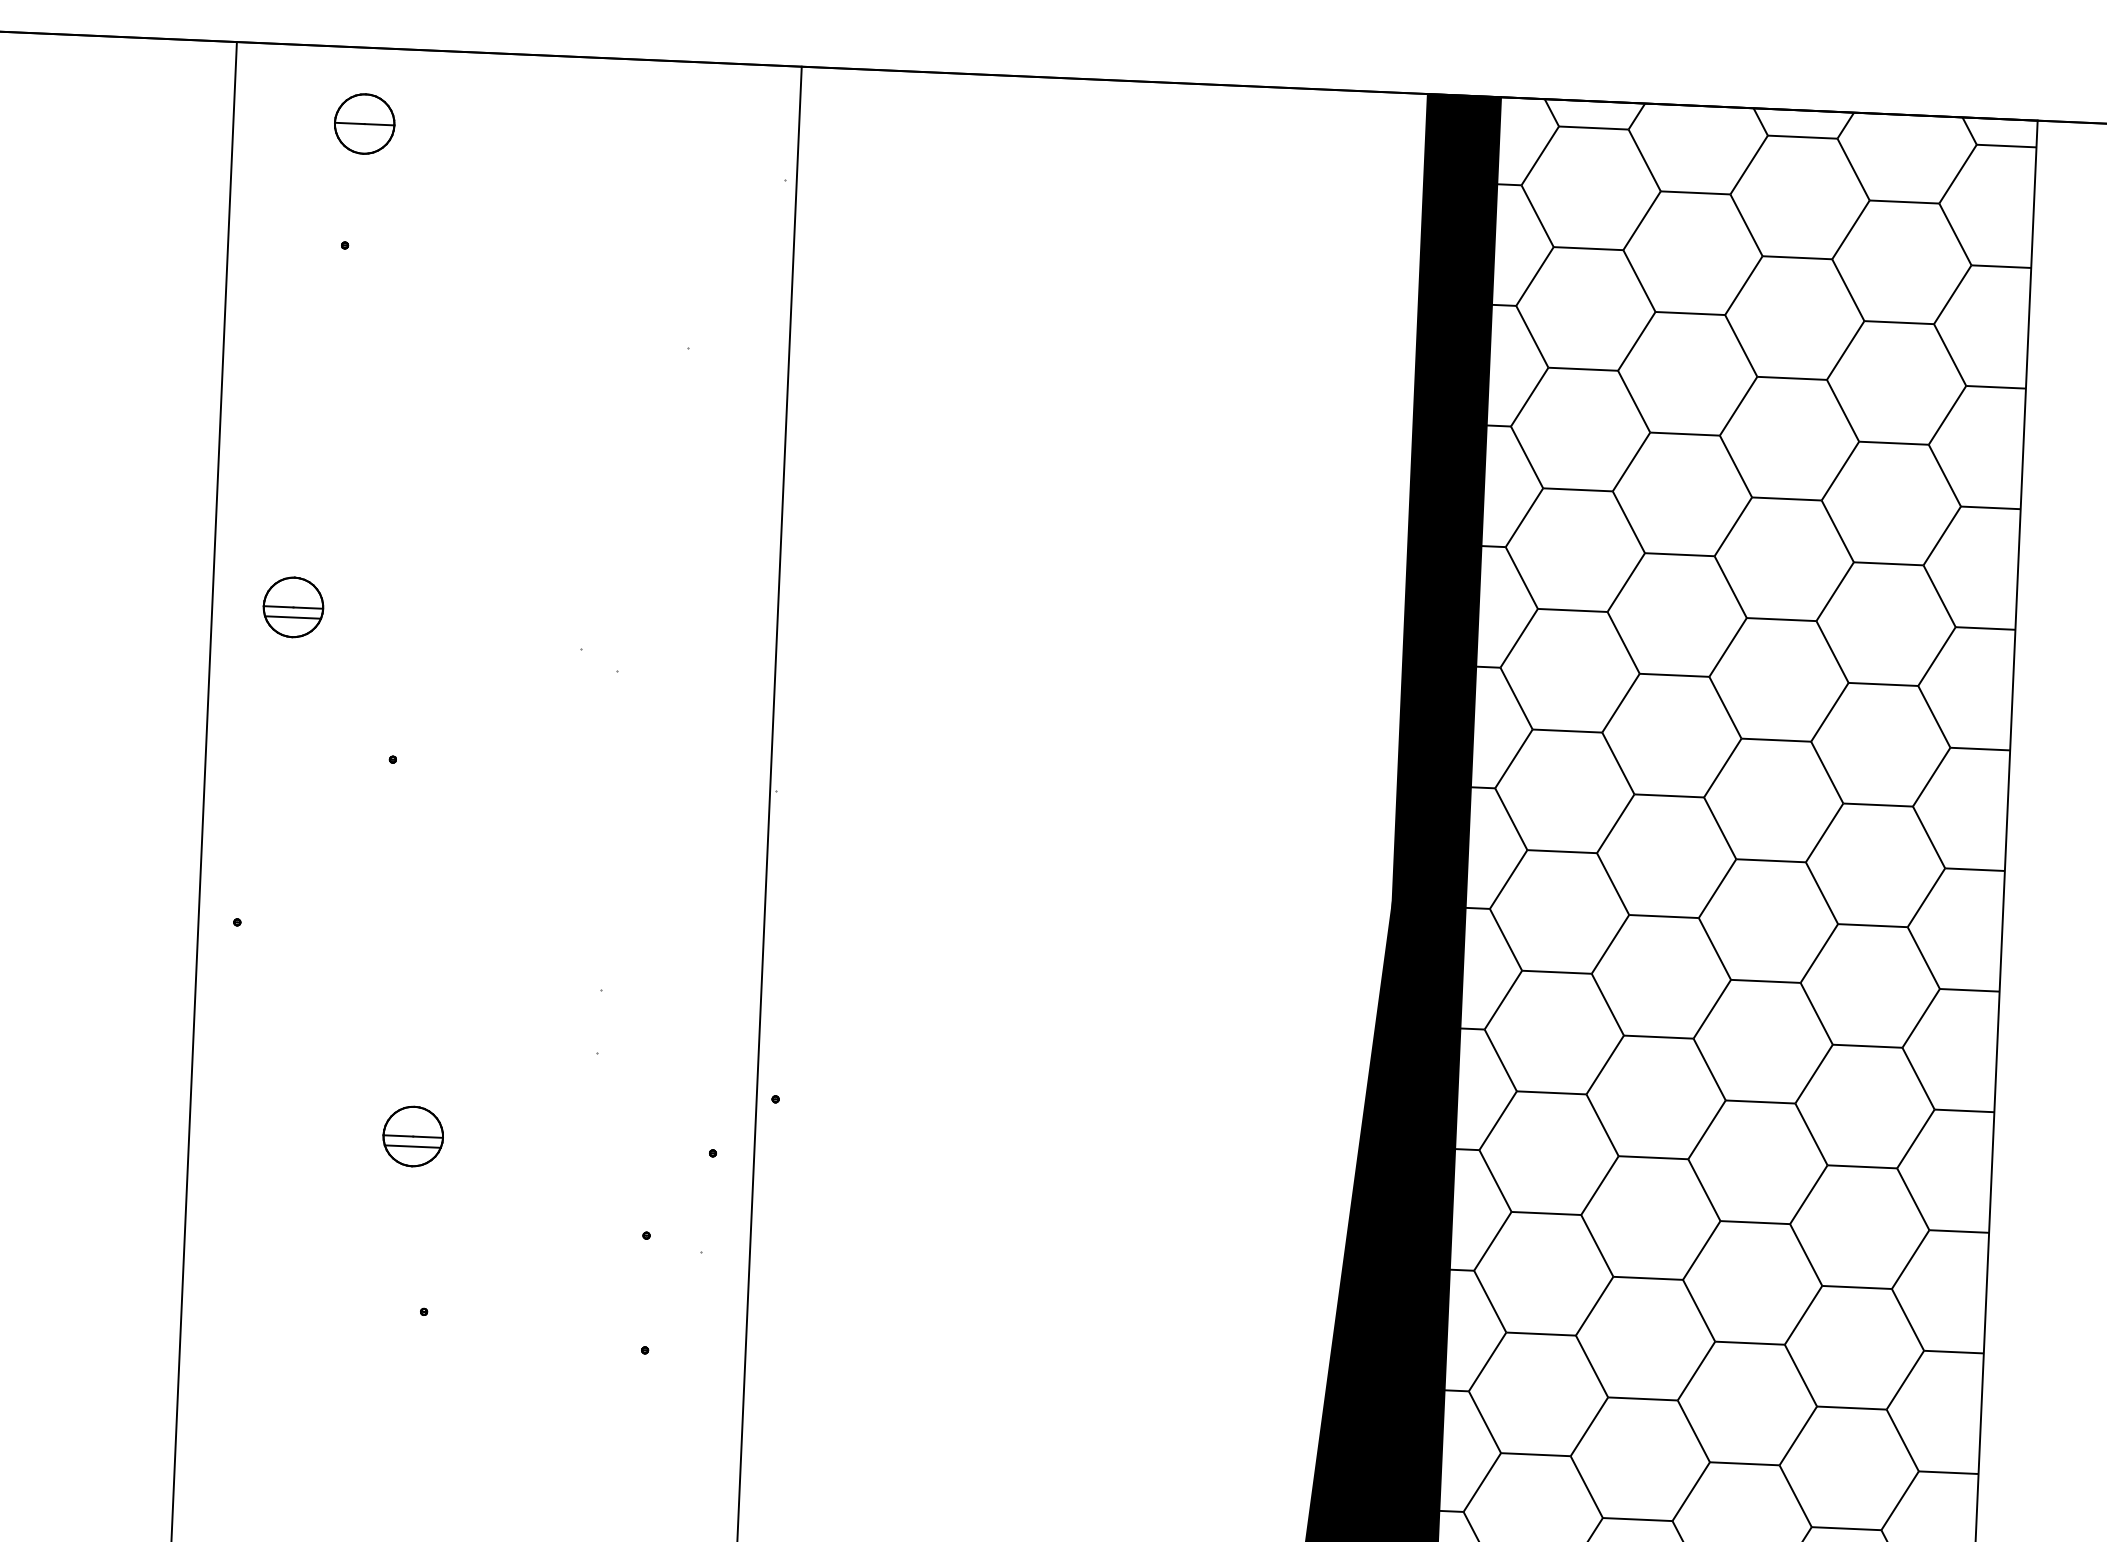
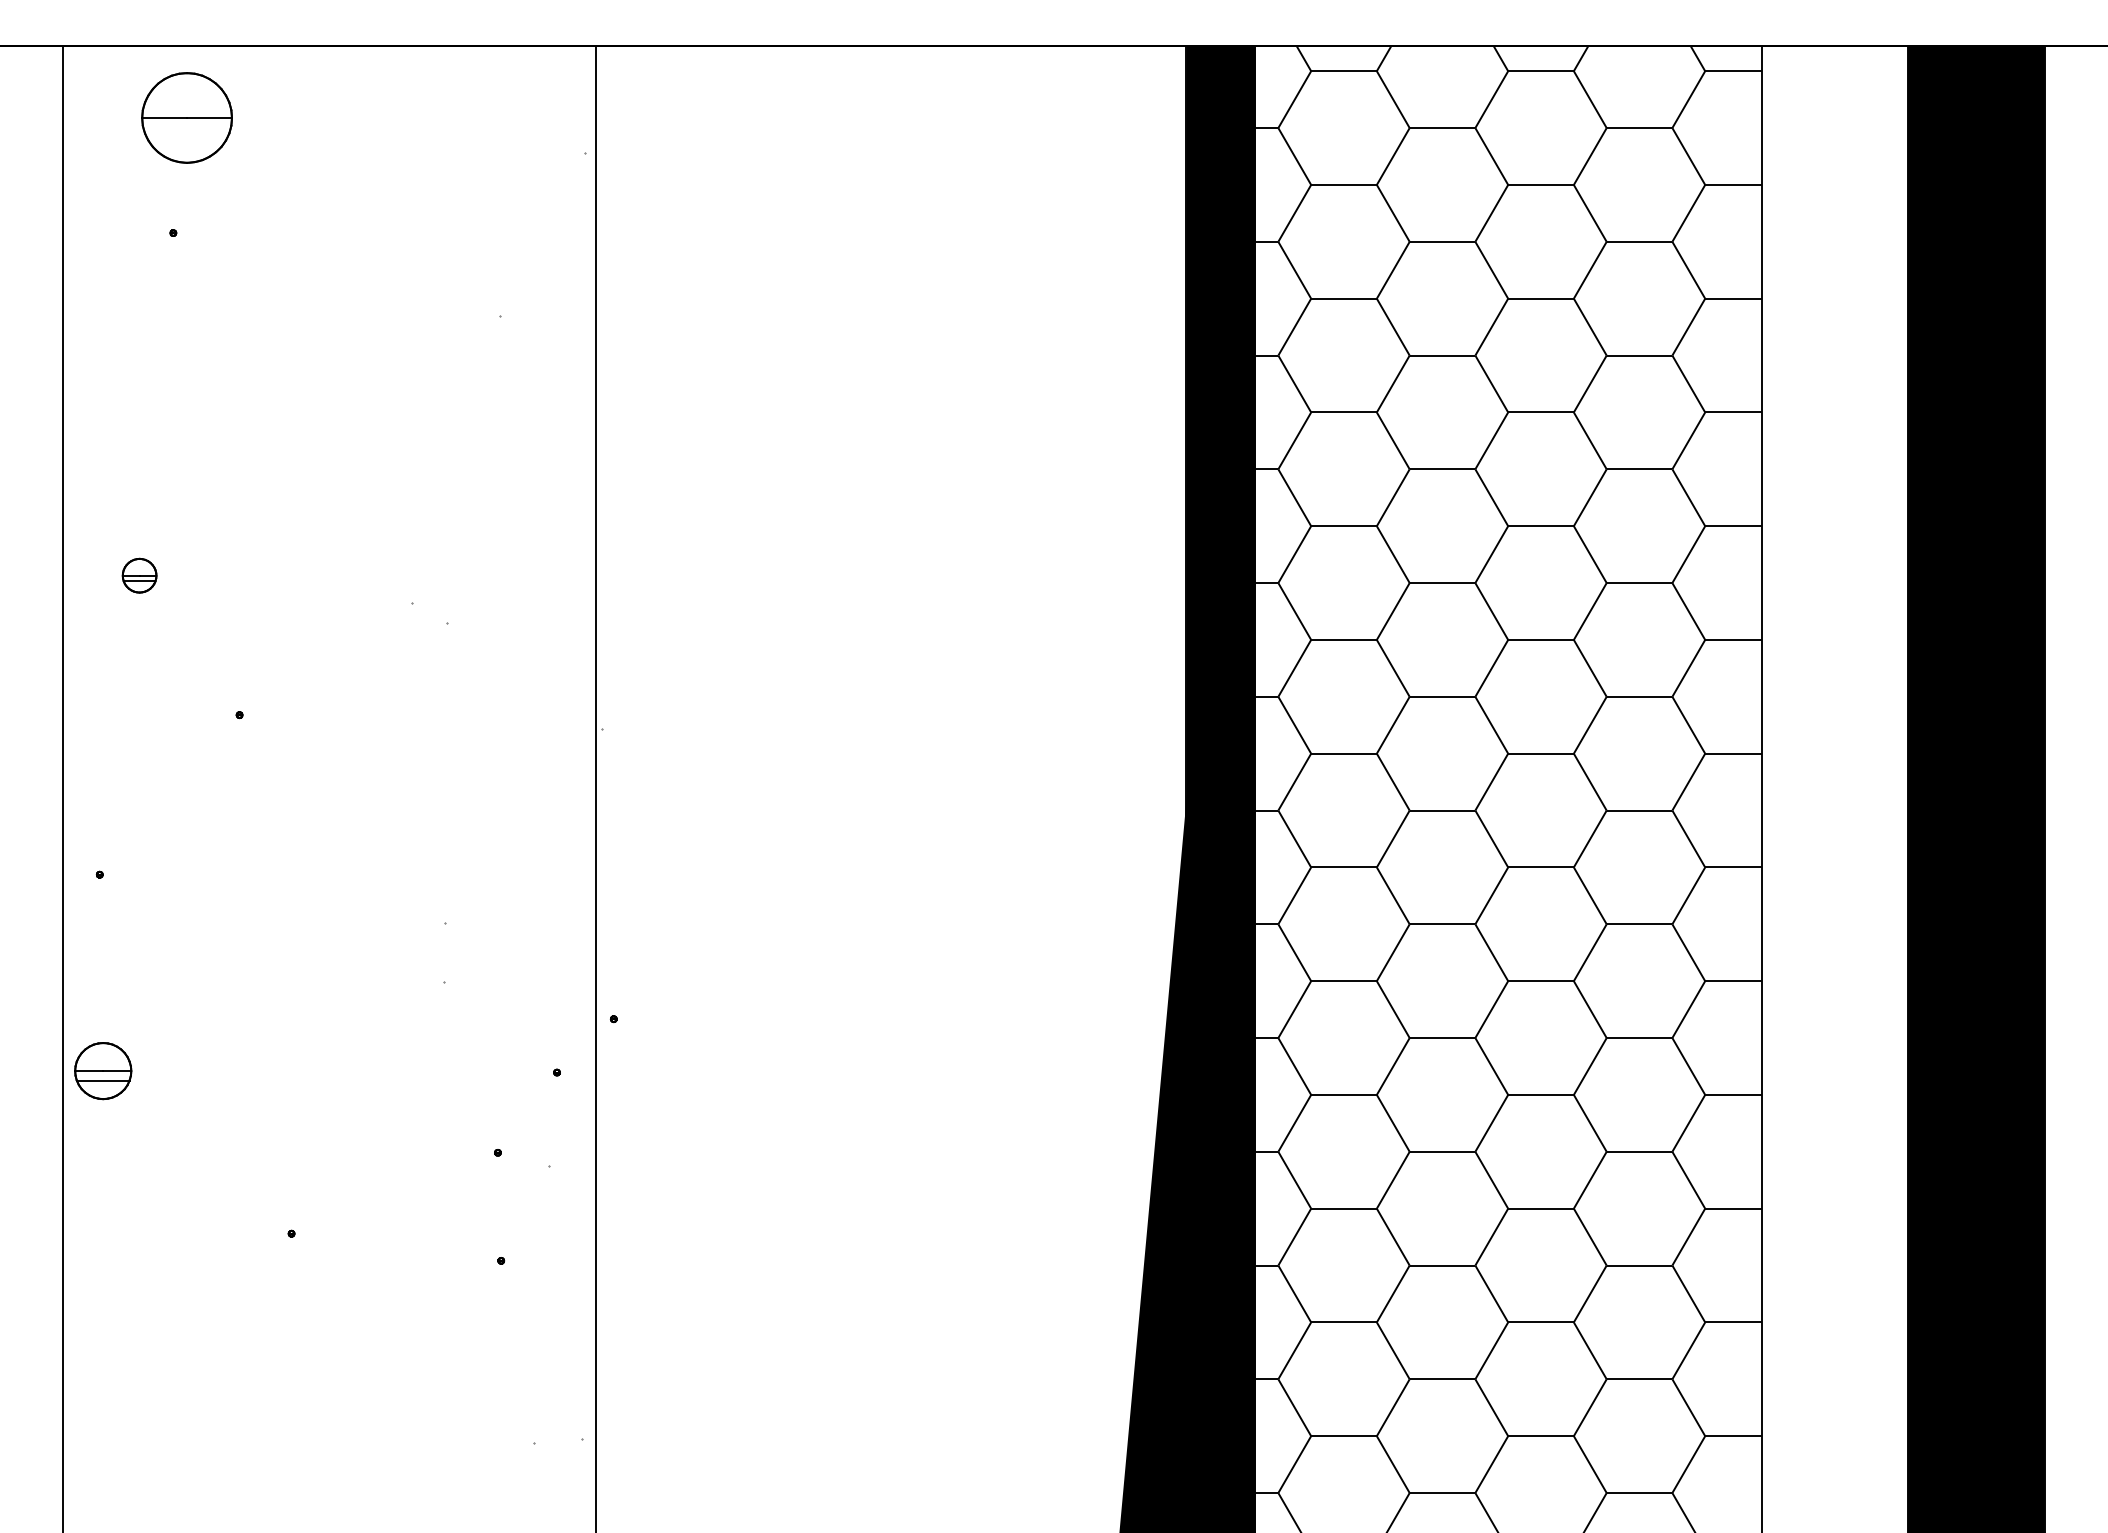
part: (364, 123) -> (186, 117), size x1.6
part: (293, 606) -> (139, 575), size x0.6
part: (413, 1137) -> (103, 1071), moved

